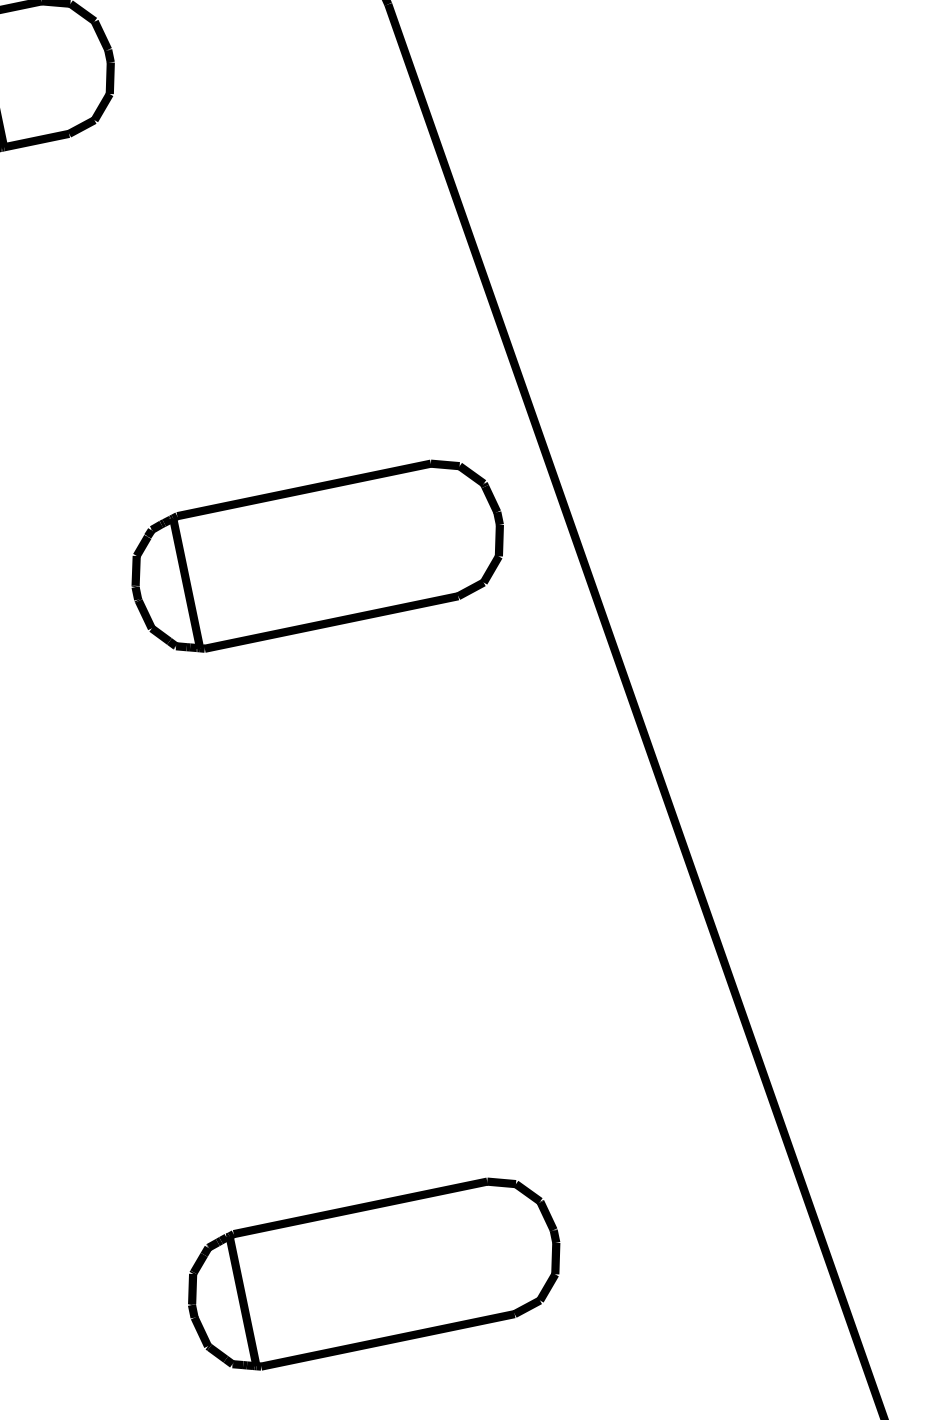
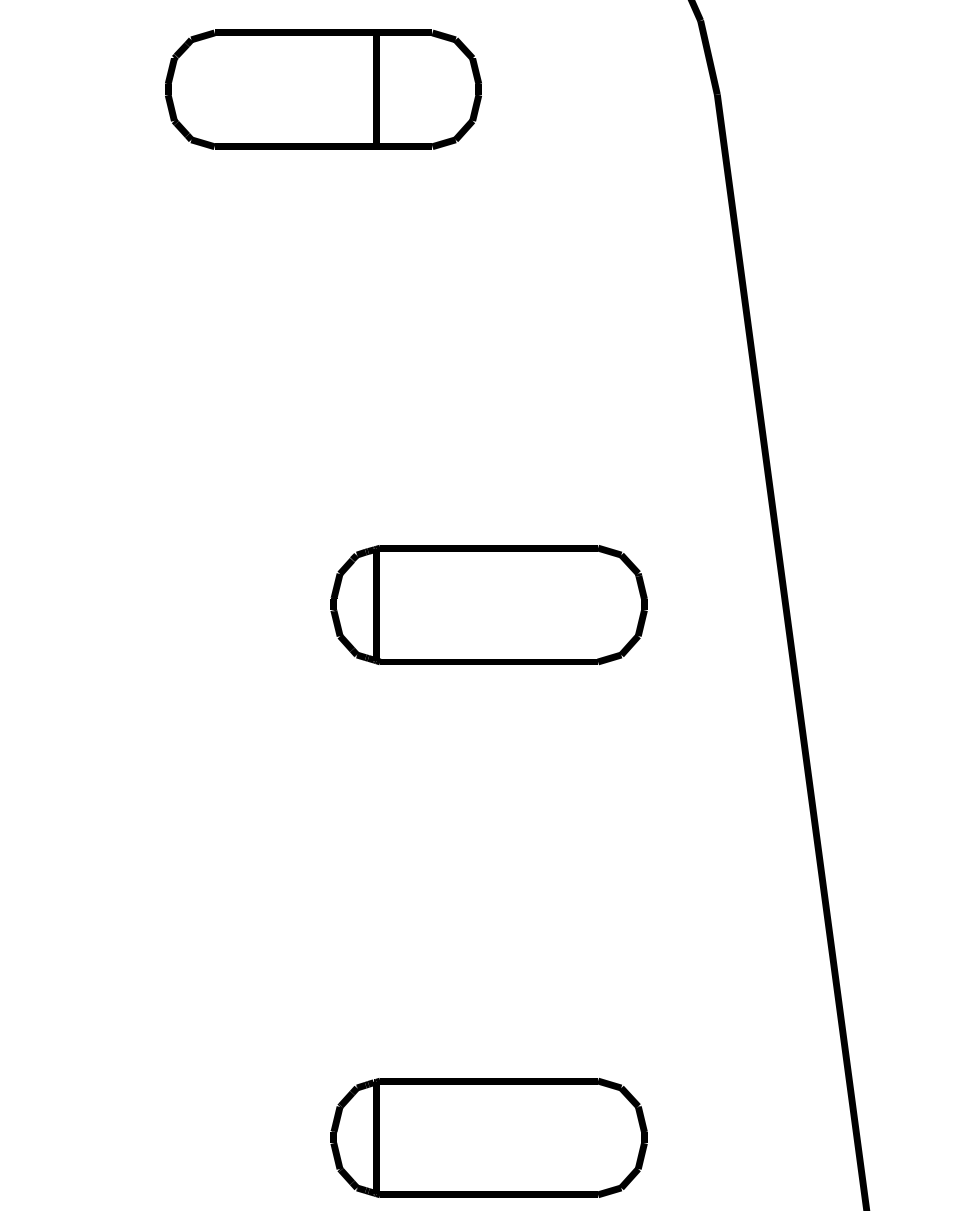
part: (317, 556) -> (488, 605), moved

